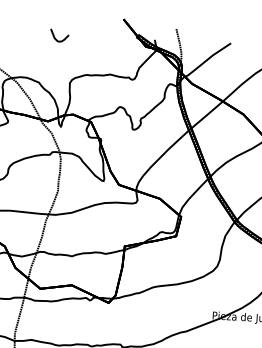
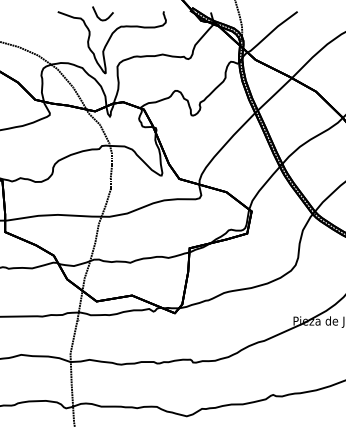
curve: (64, 60) -> (109, 41), added

